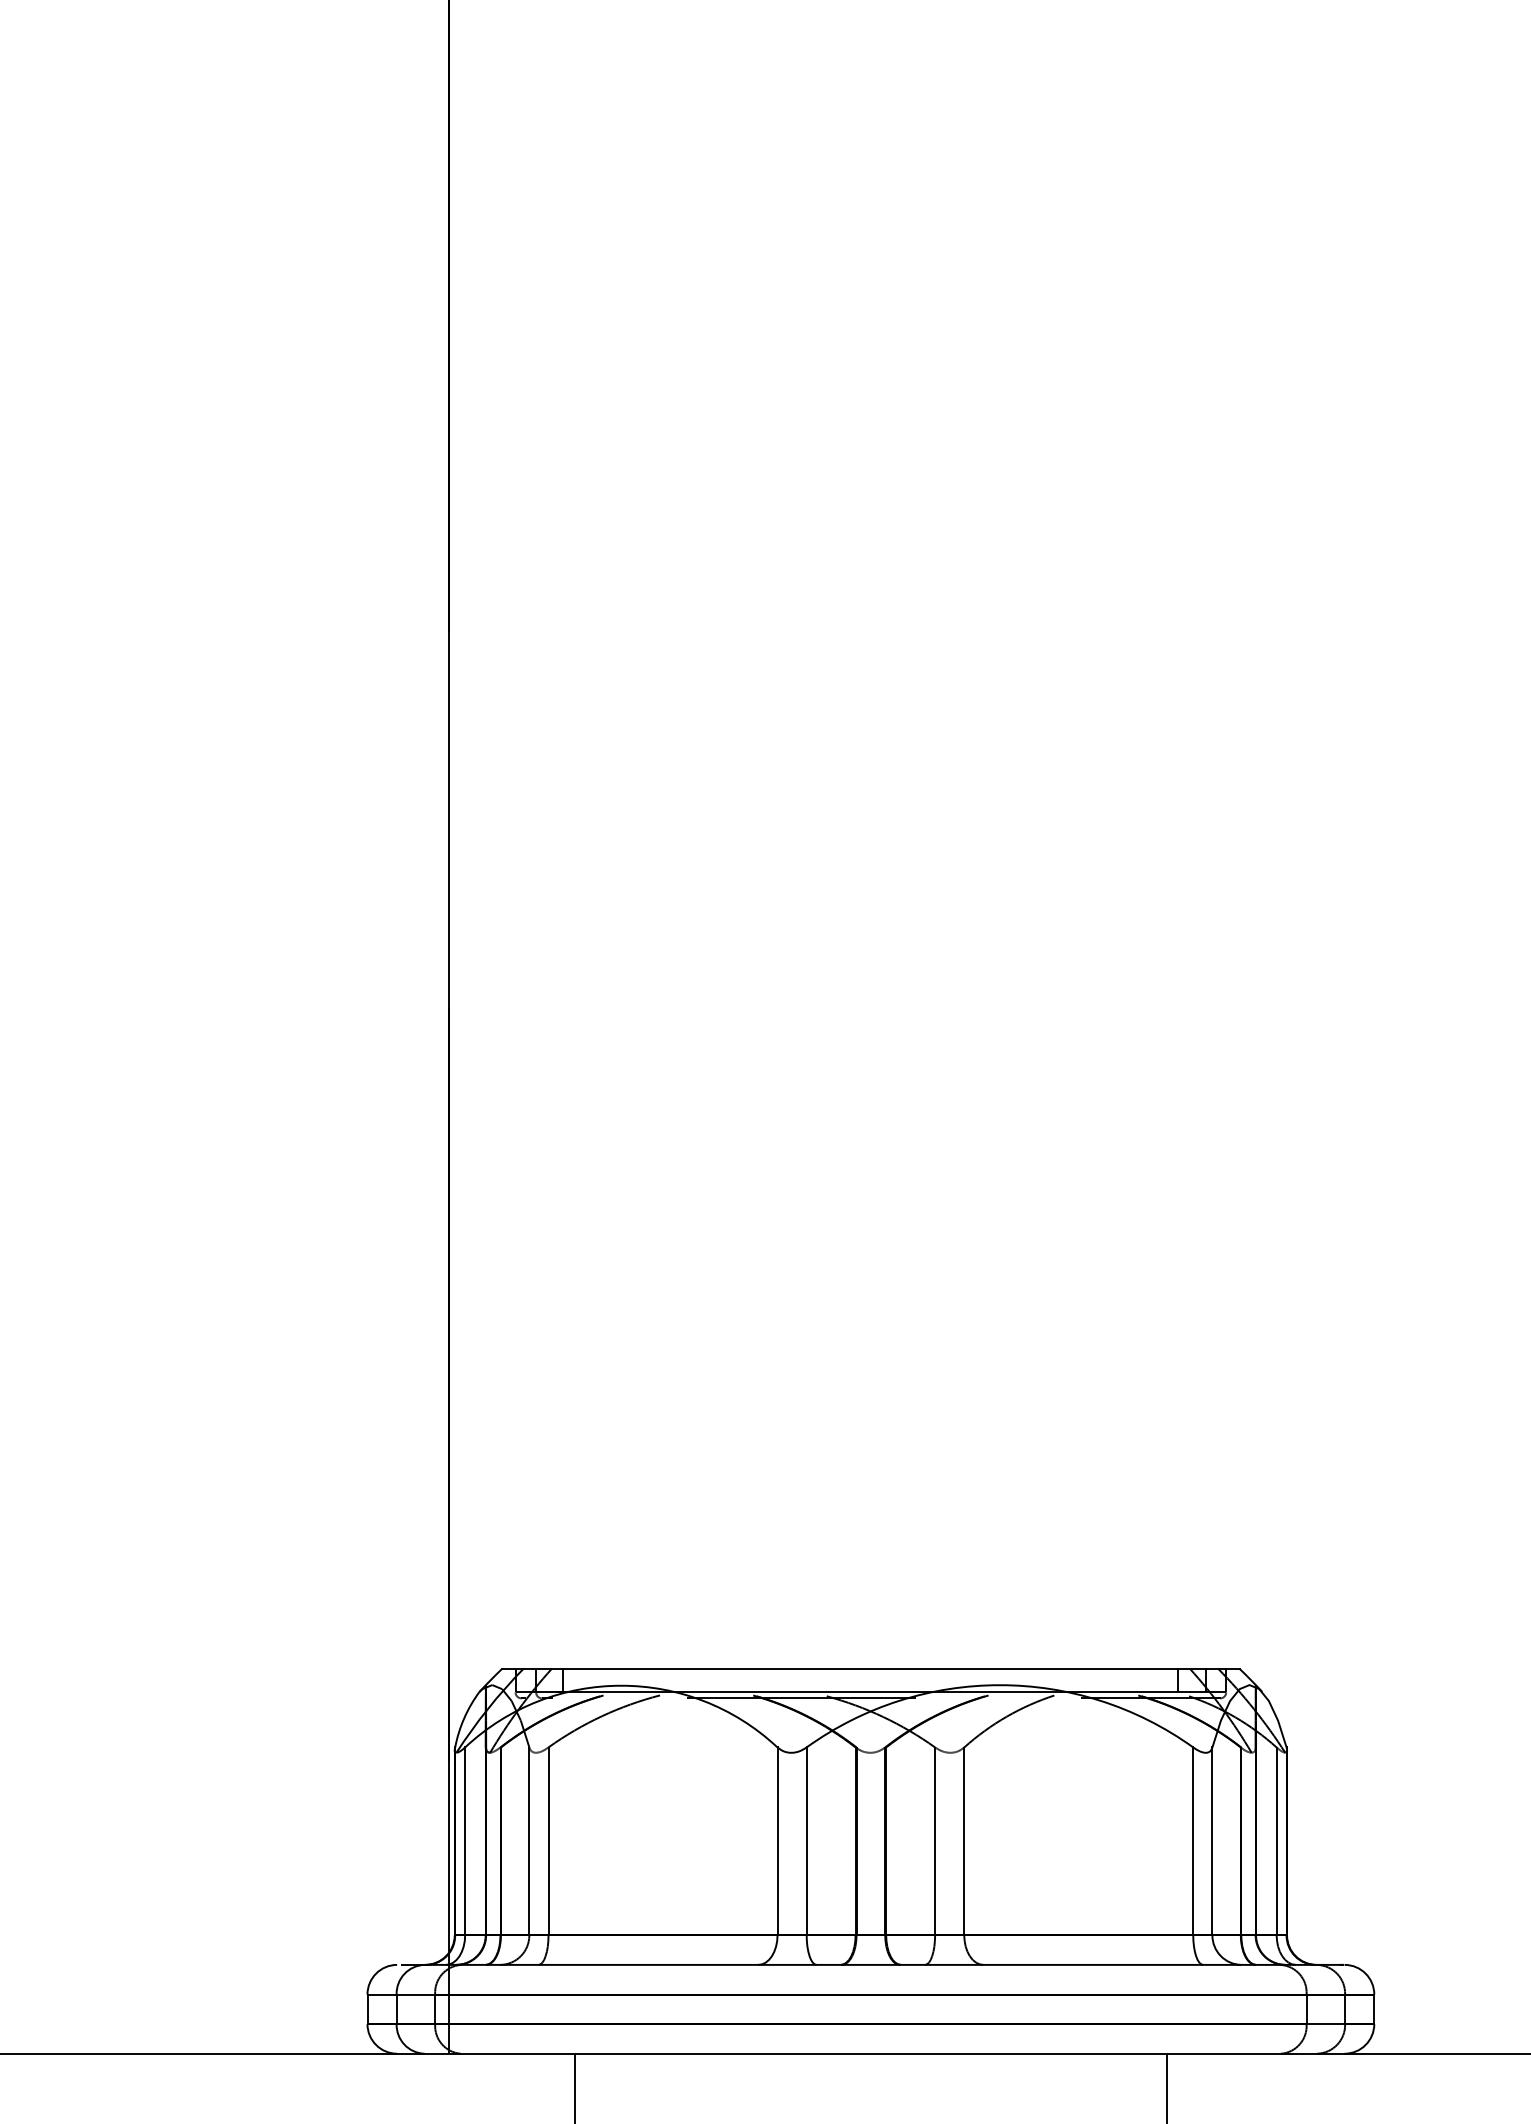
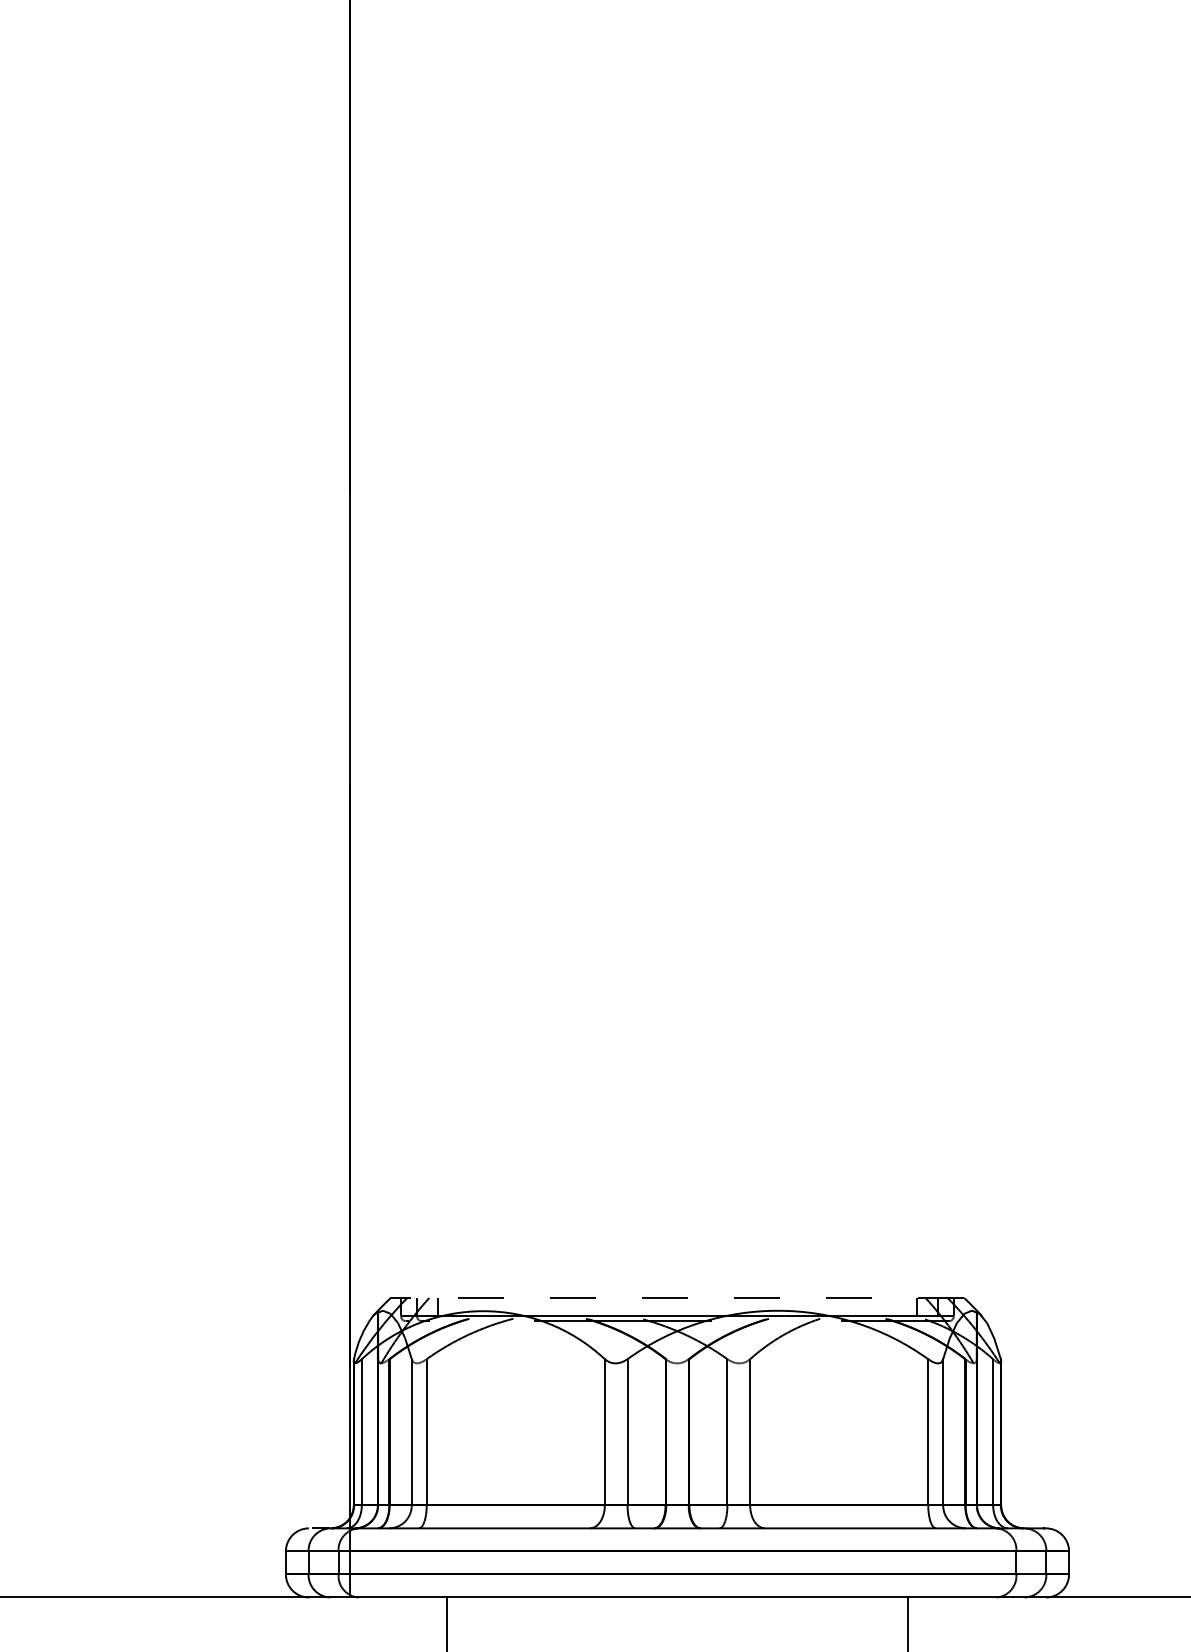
line: (881, 1668) -> (685, 1297), solid -> dashed

